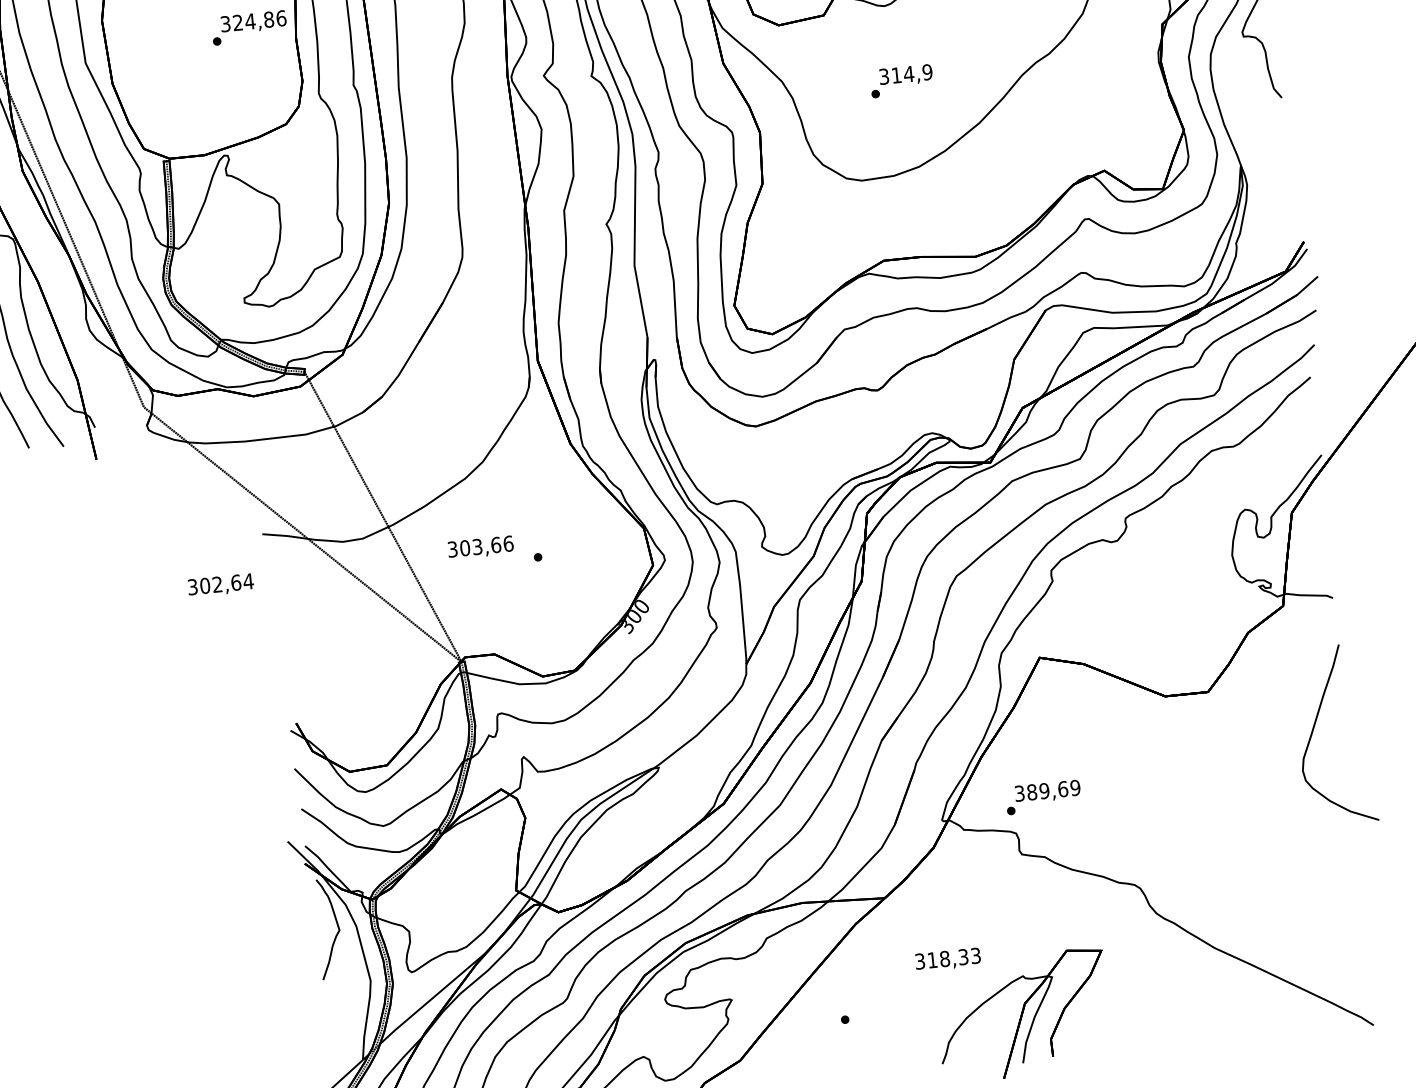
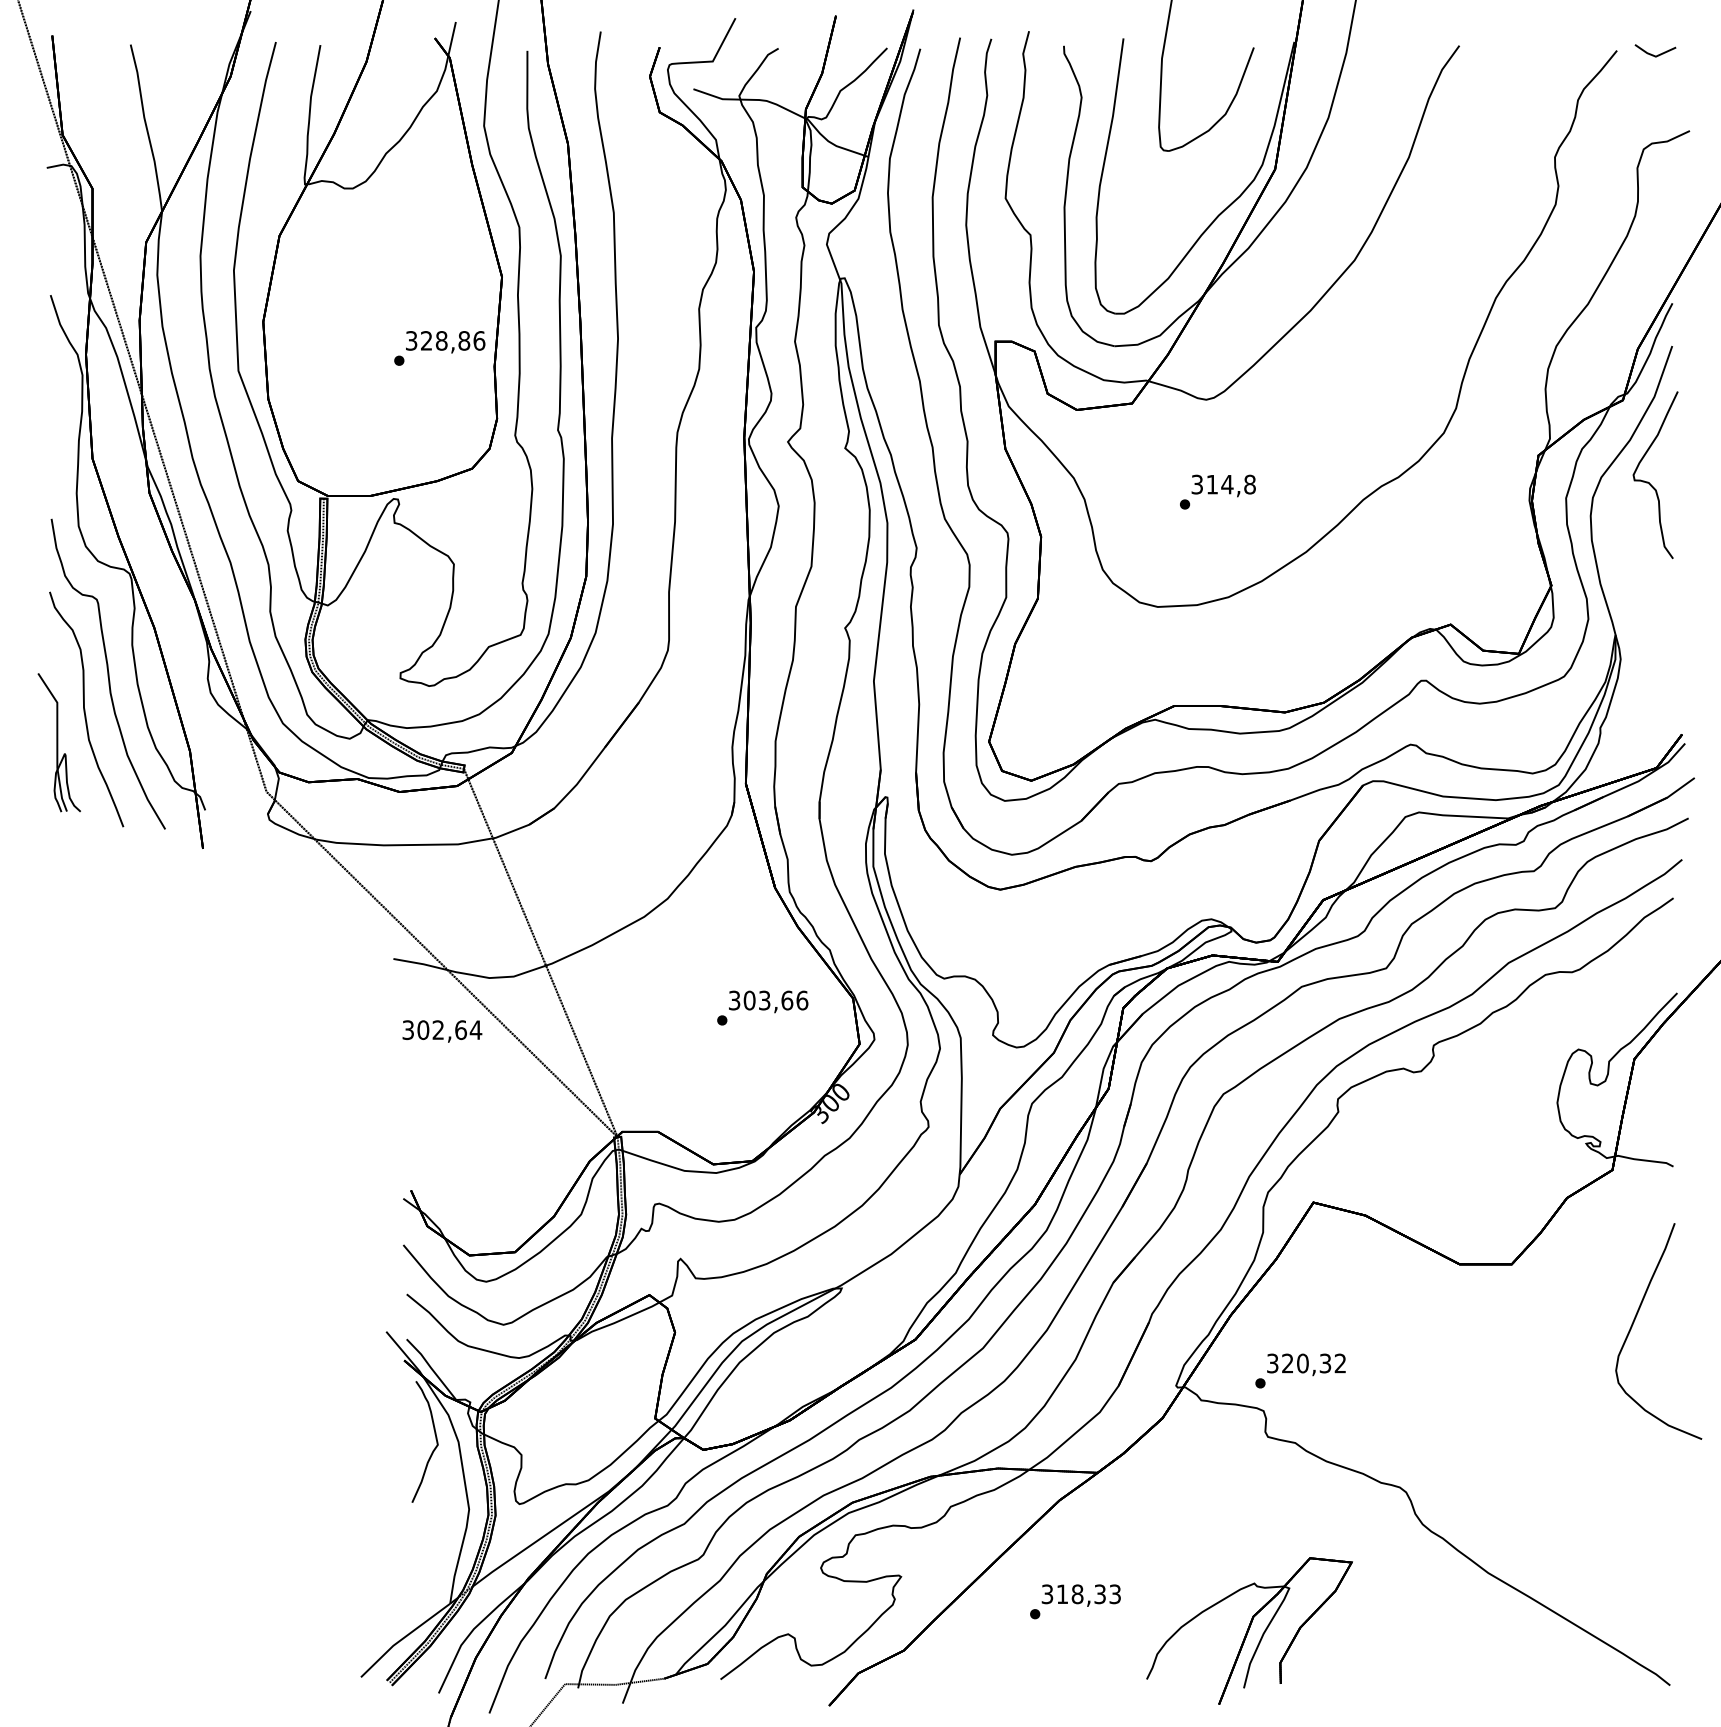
text: (250, 21) -> (441, 340), 324,86 -> 328,86
text: (927, 72) -> (1249, 484), 314,9 -> 314,8
text: (480, 547) -> (768, 1001), moved
text: (221, 585) -> (442, 1031), moved
text: (1054, 790) -> (1314, 1363), 389,69 -> 320,32
text: (947, 959) -> (1080, 1595), moved

